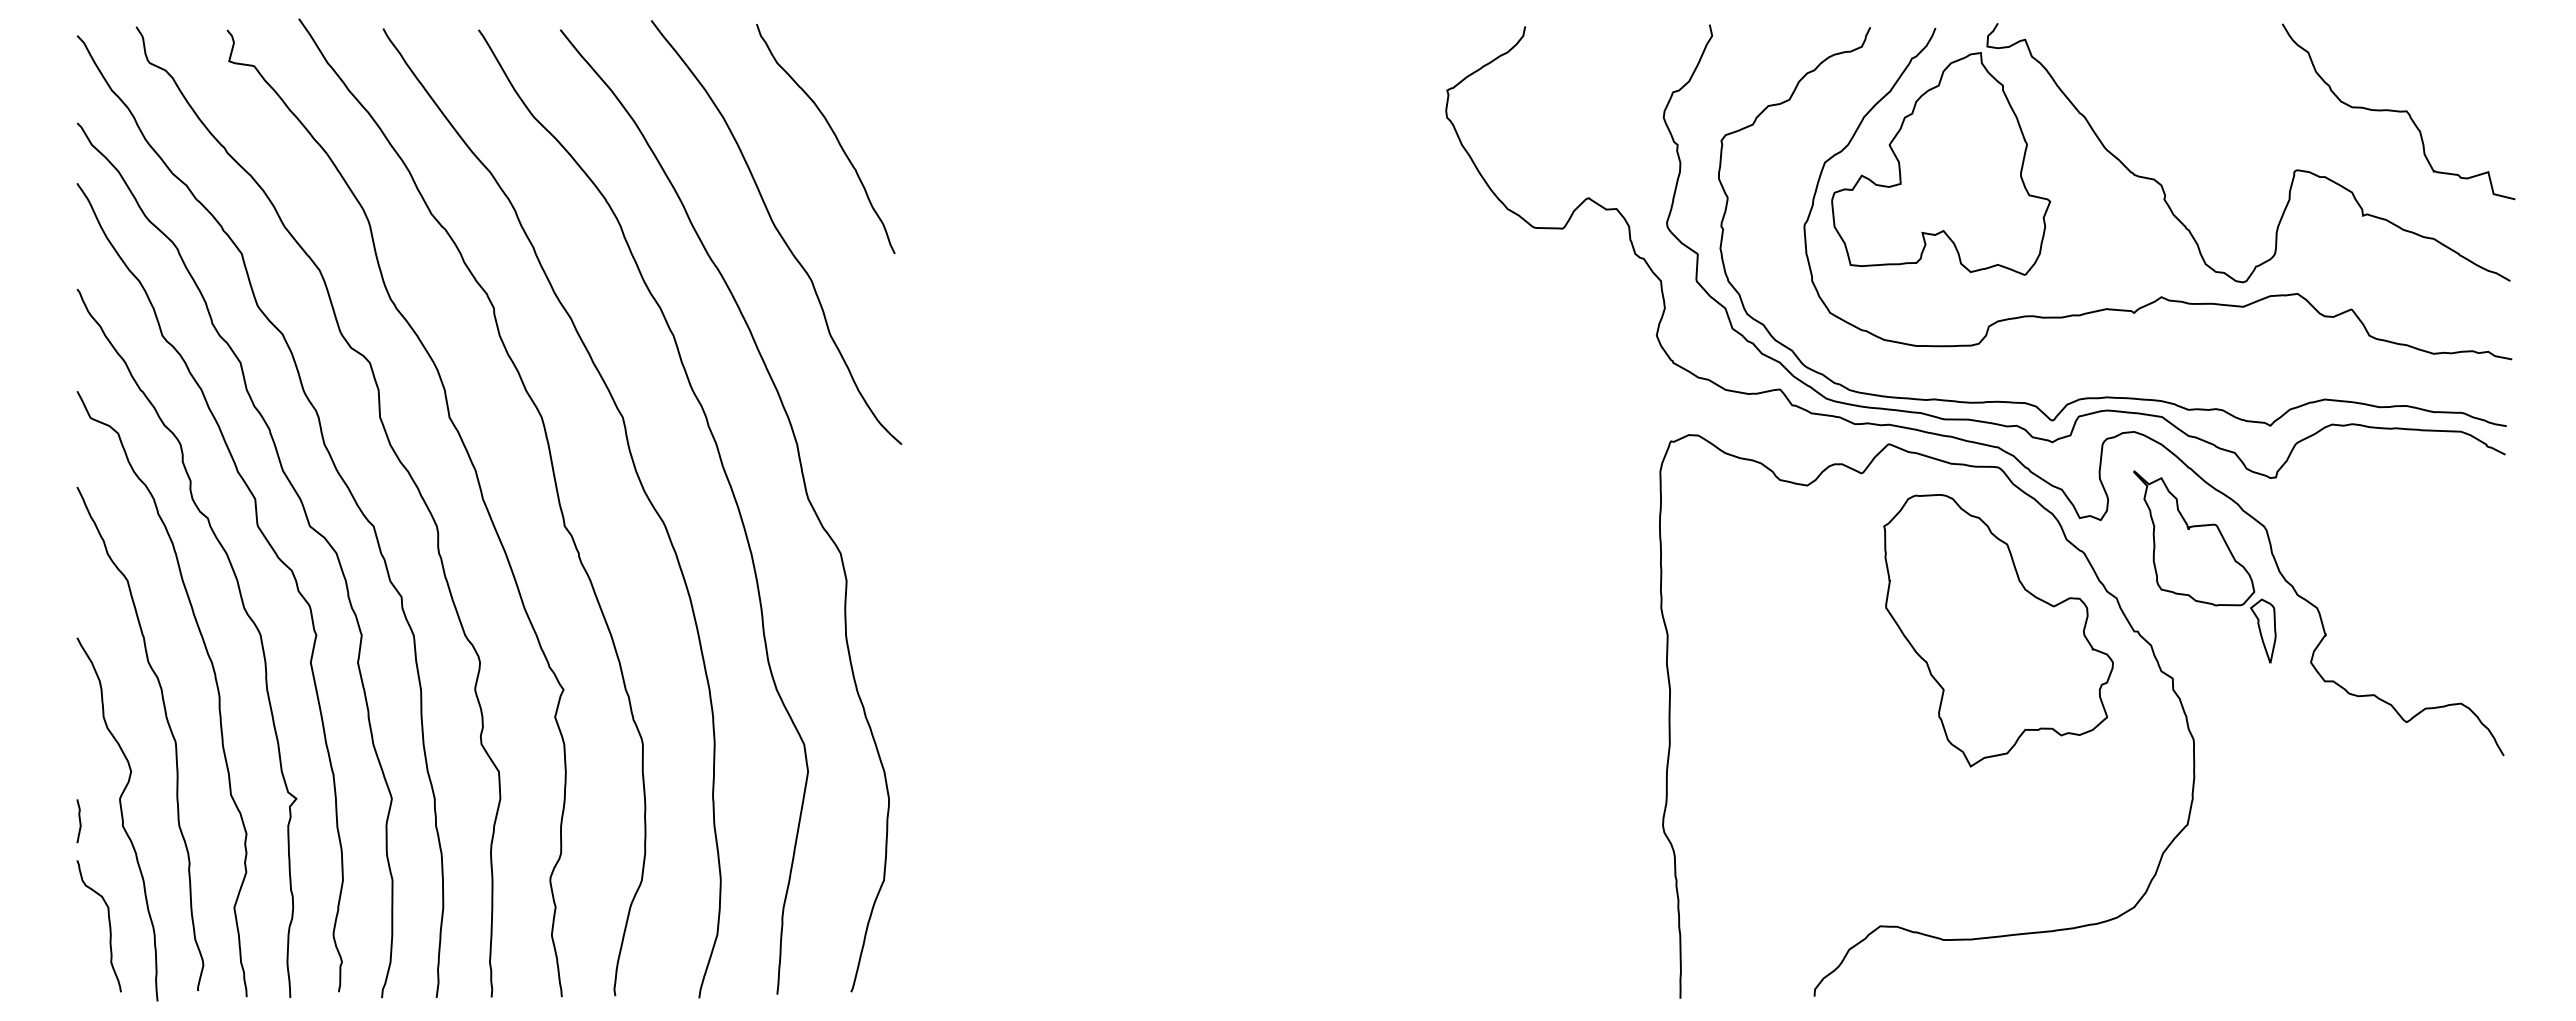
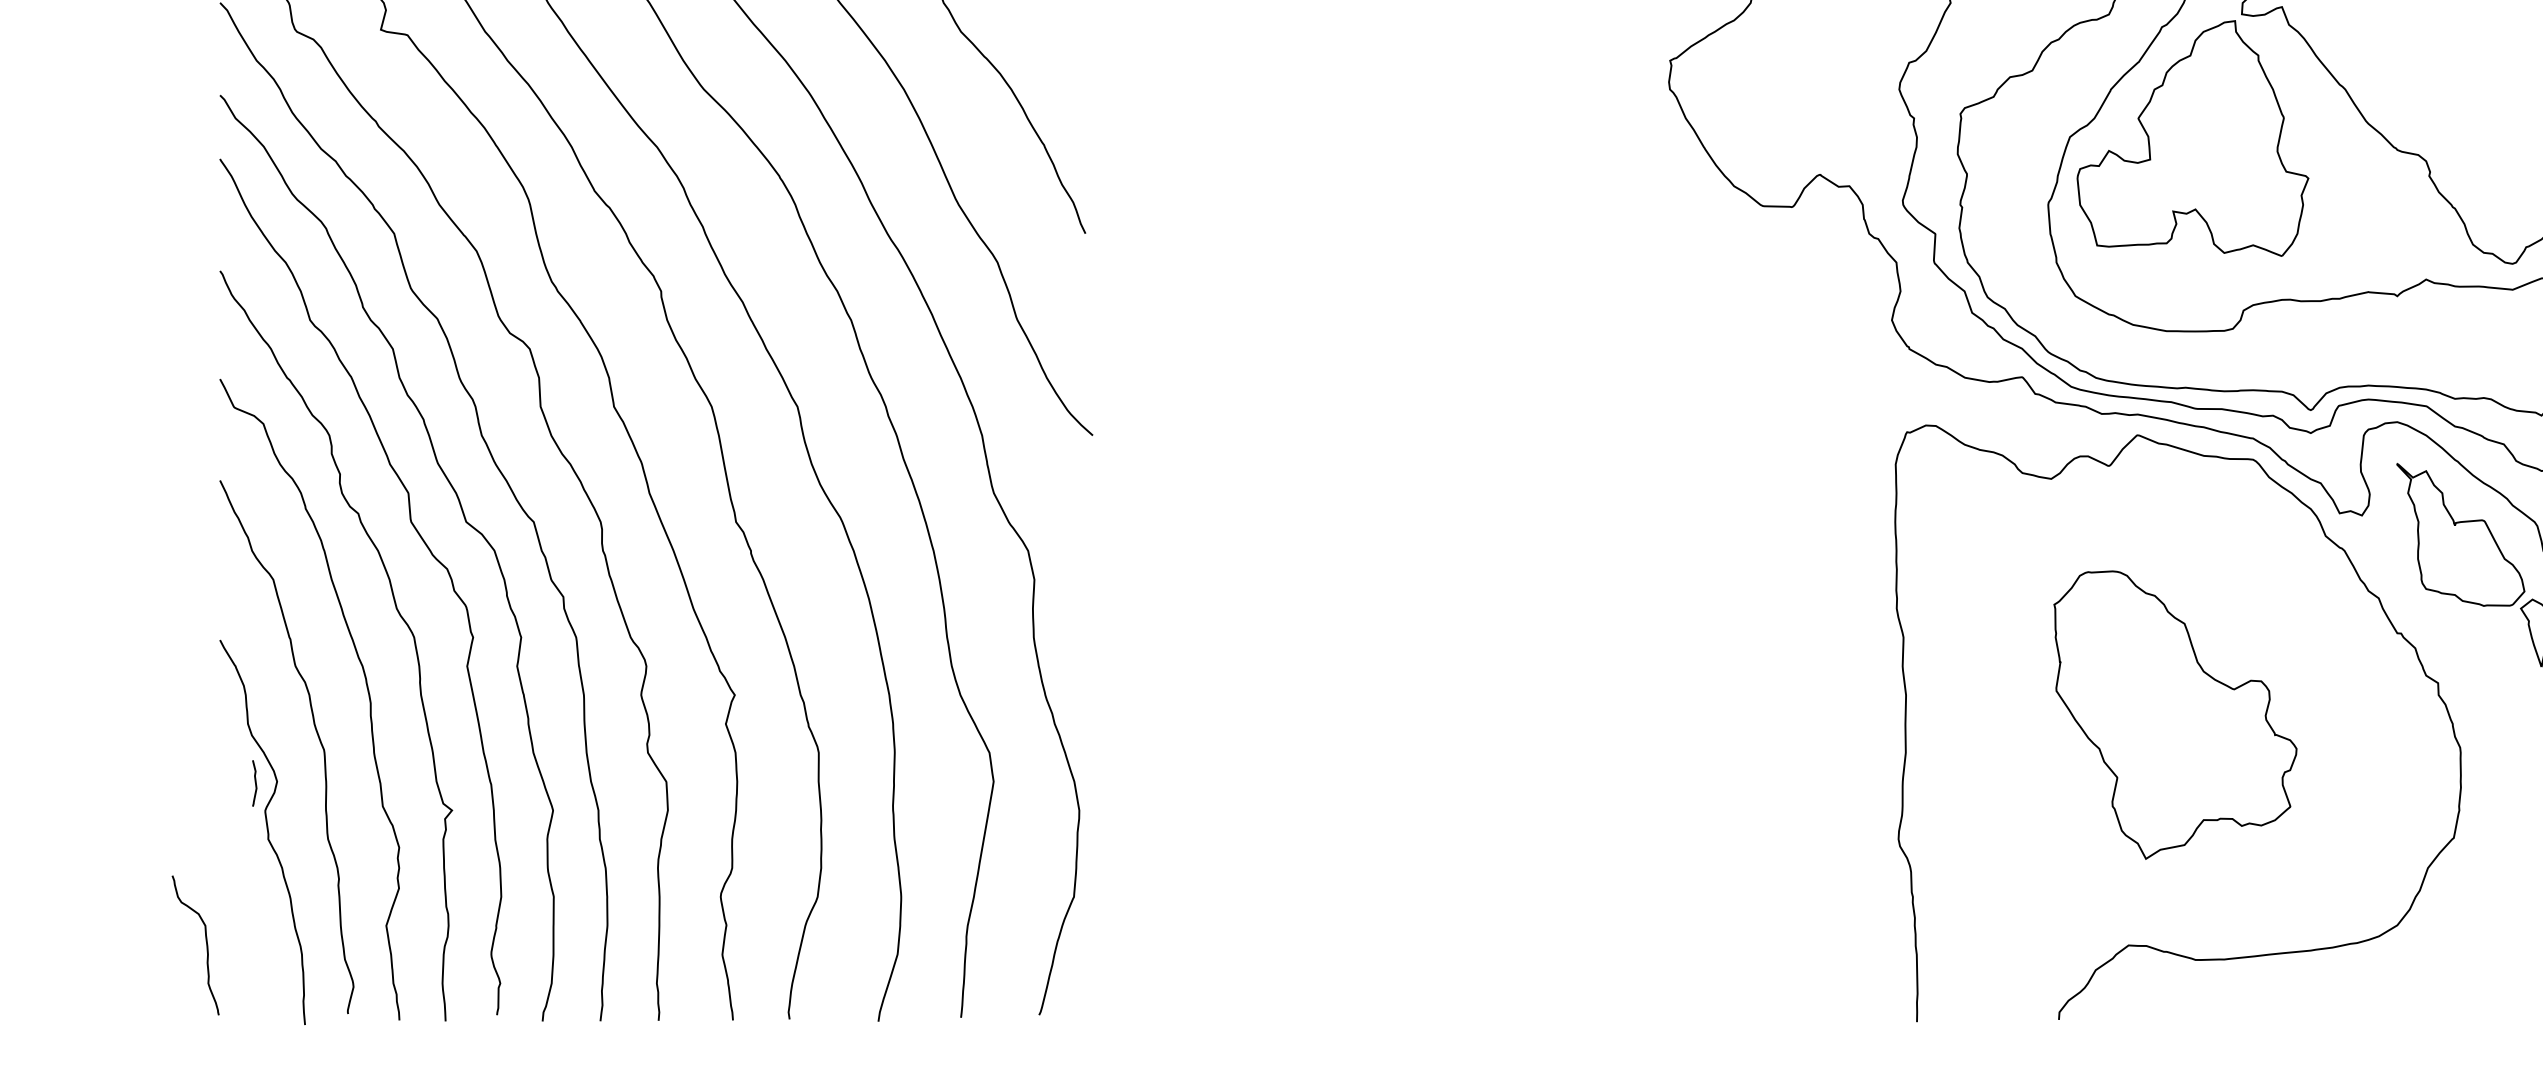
part: (1998, 630) -> (2175, 714), moved
curve: (79, 821) -> (255, 783), moved
curve: (108, 922) -> (205, 941), moved

